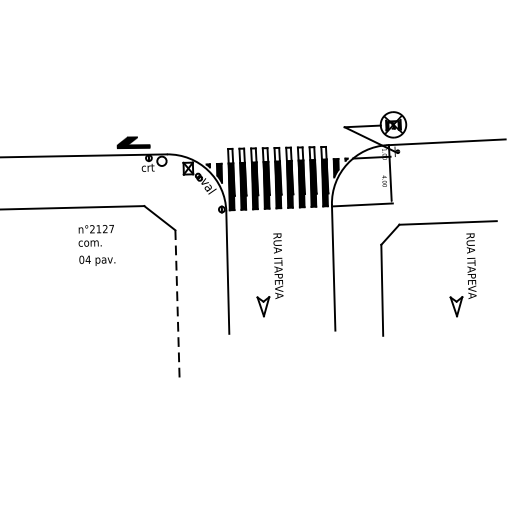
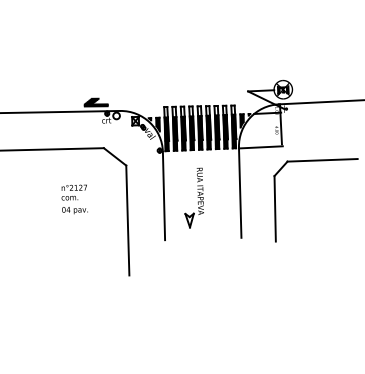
text: (96, 245) -> (74, 199), moved
part: (461, 274) -> (332, 197), removed
line: (177, 306) -> (127, 220), dashed -> solid

